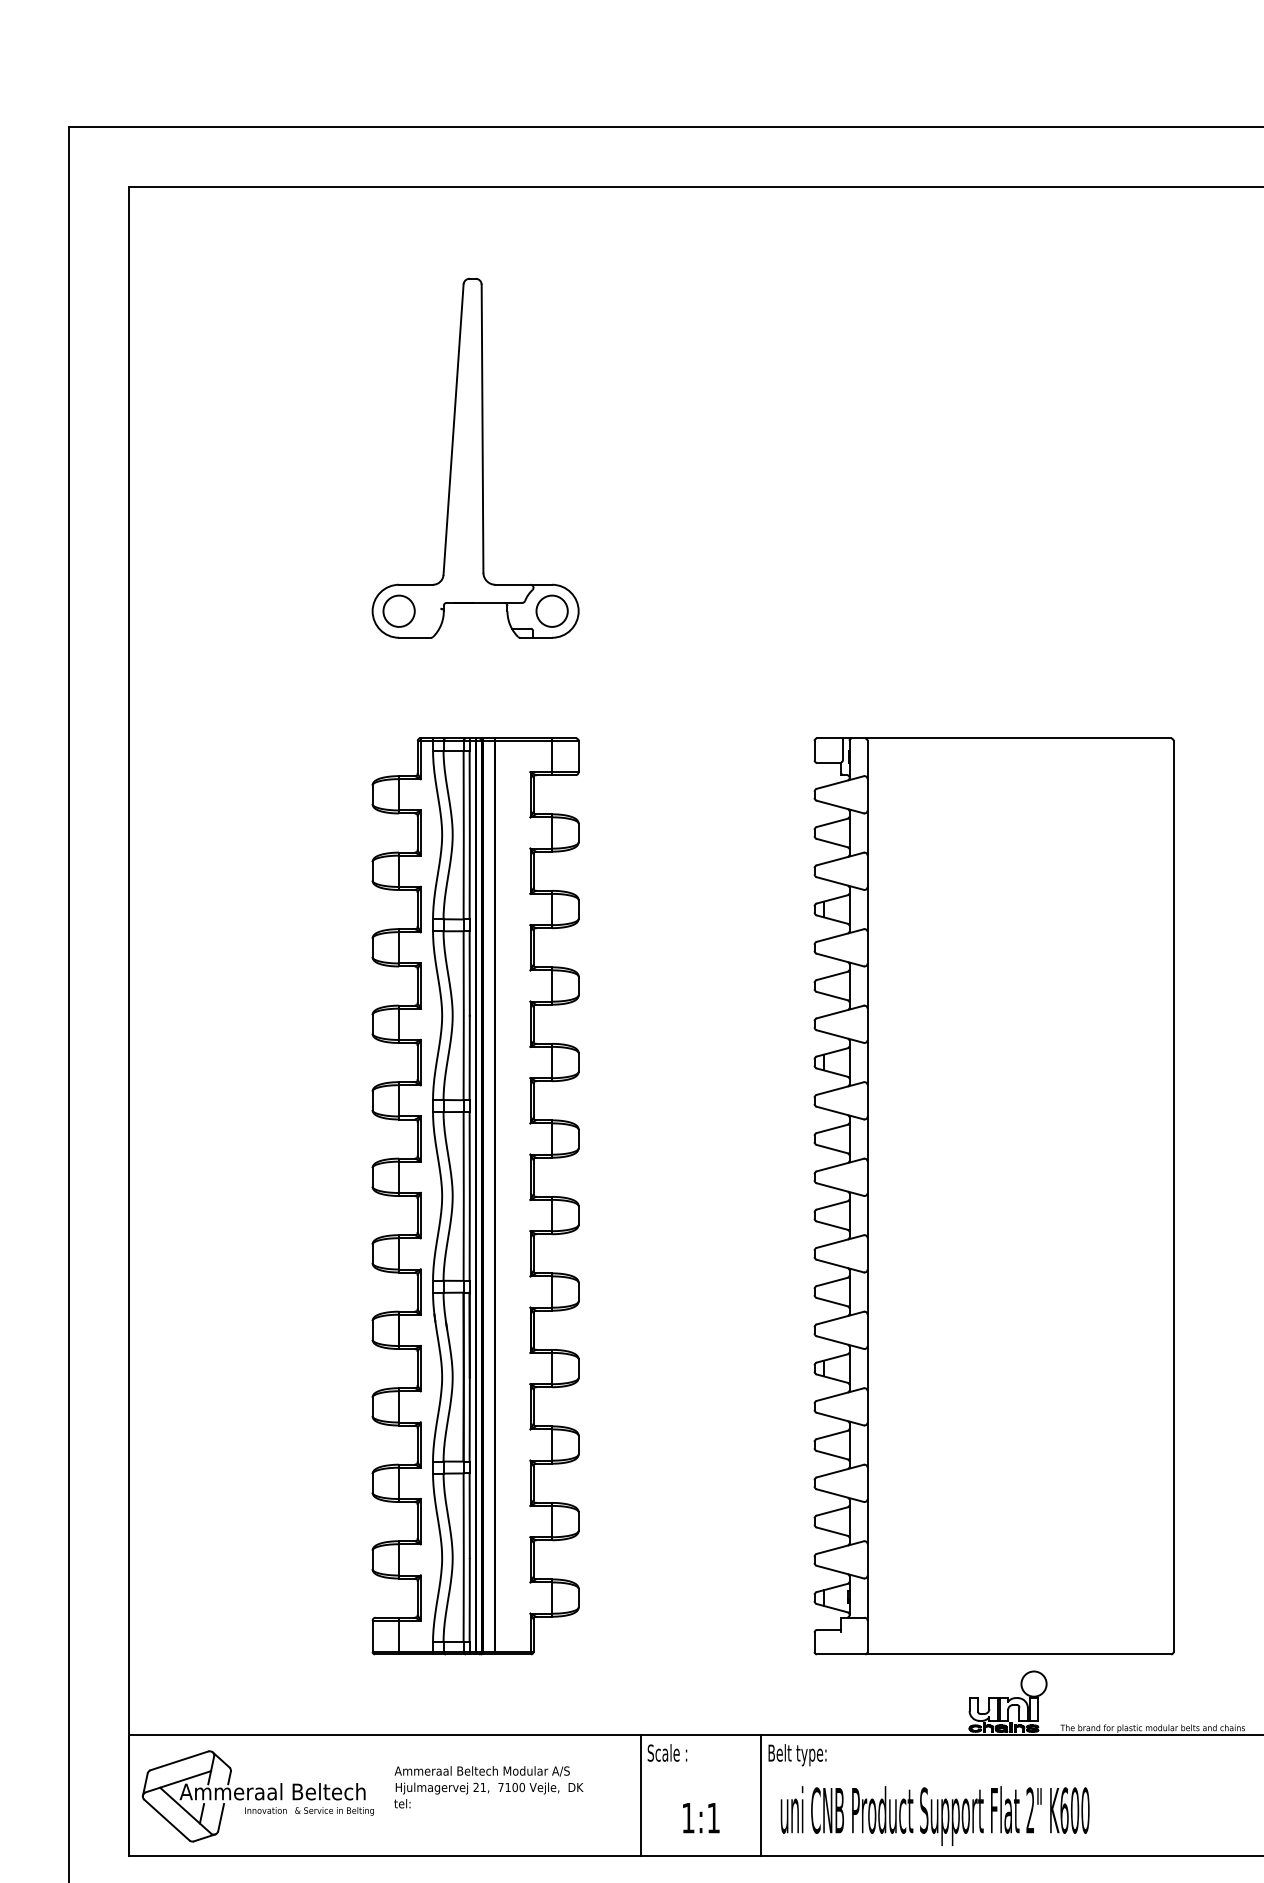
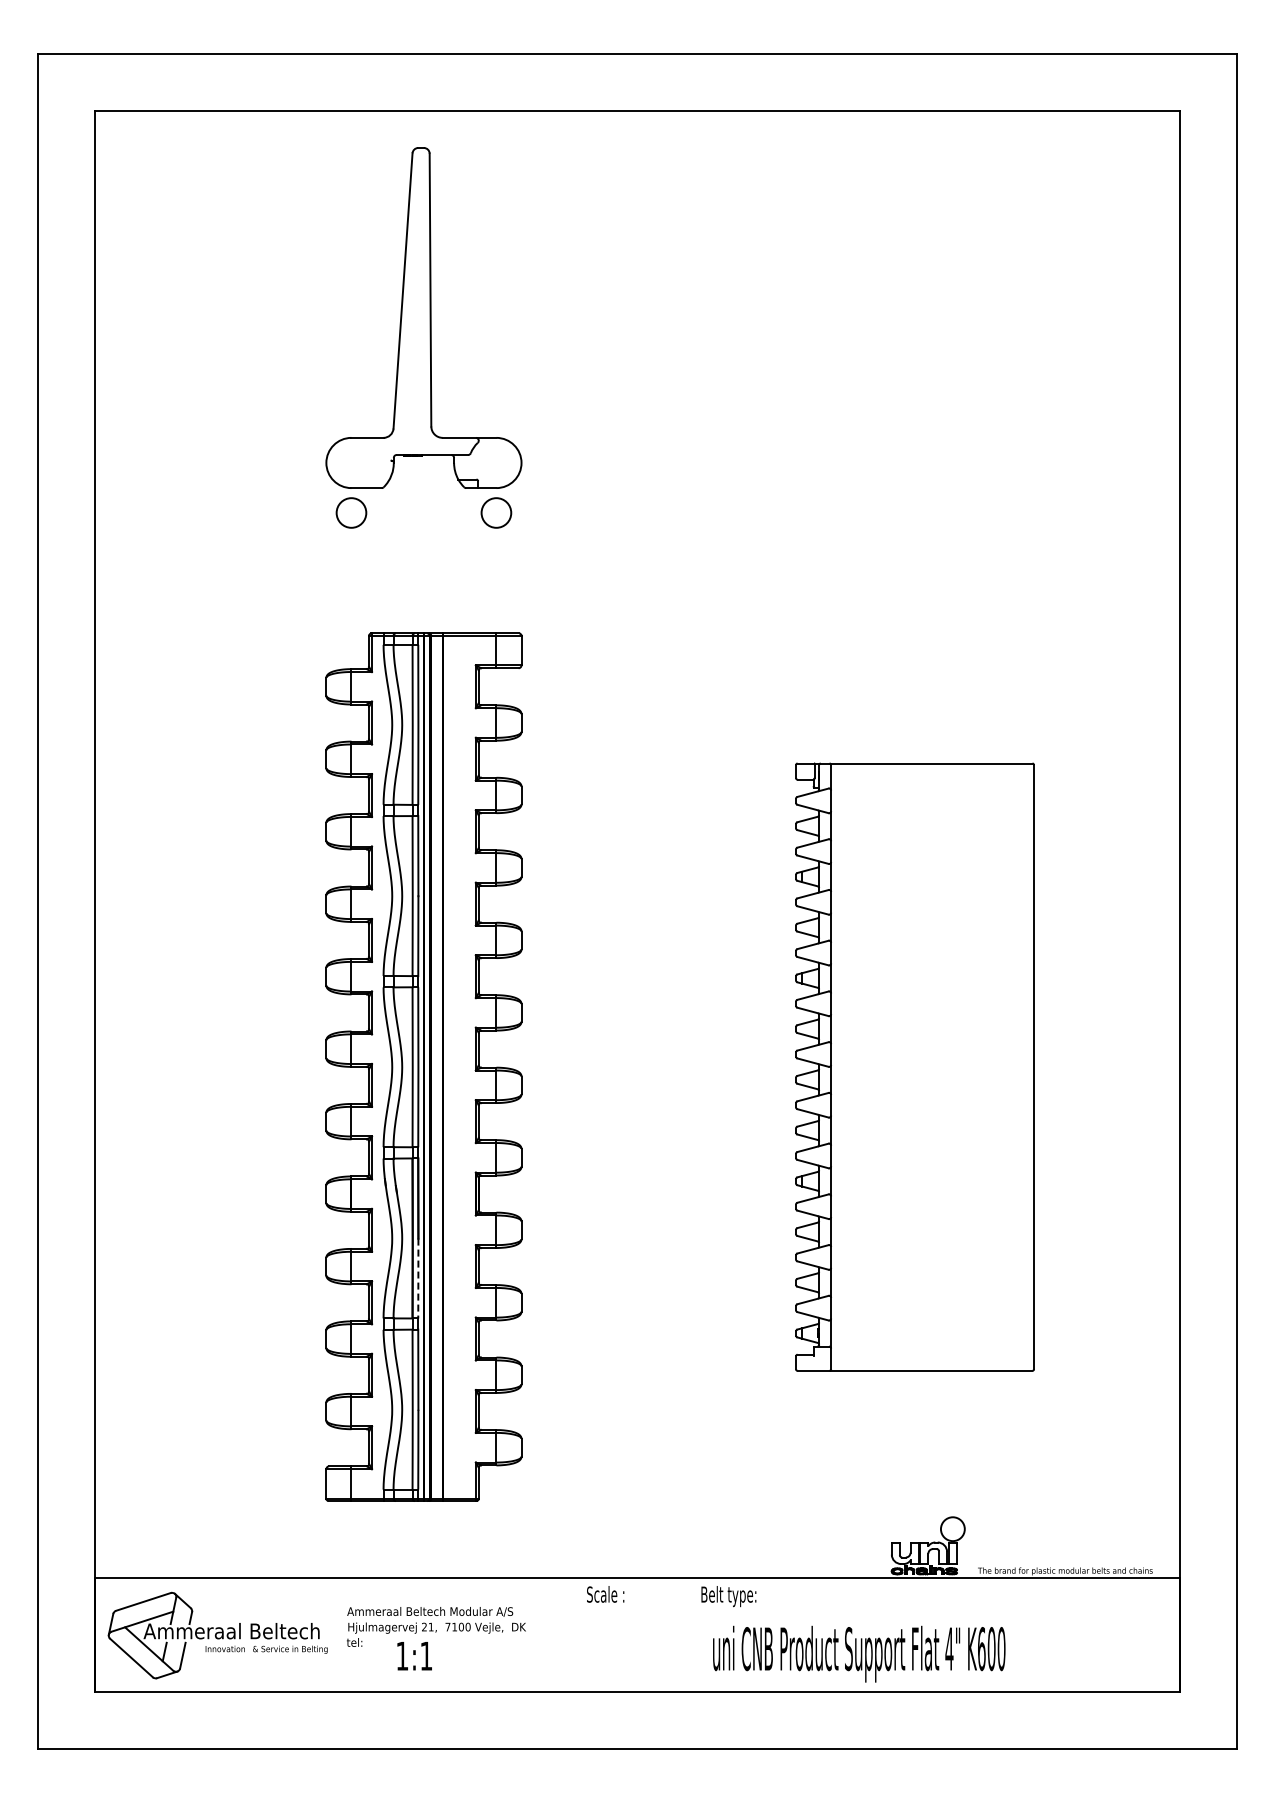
part: (475, 457) -> (423, 317), moved
part: (993, 1195) -> (914, 1066), size x0.7
line: (469, 1419) -> (418, 1278), solid -> dashed
line: (640, 1795) -> (580, 1634), removed
line: (761, 1795) -> (694, 1634), removed
text: (1030, 1810) -> (949, 1648), 2" -> 4"
text: (701, 1818) -> (414, 1656), moved

